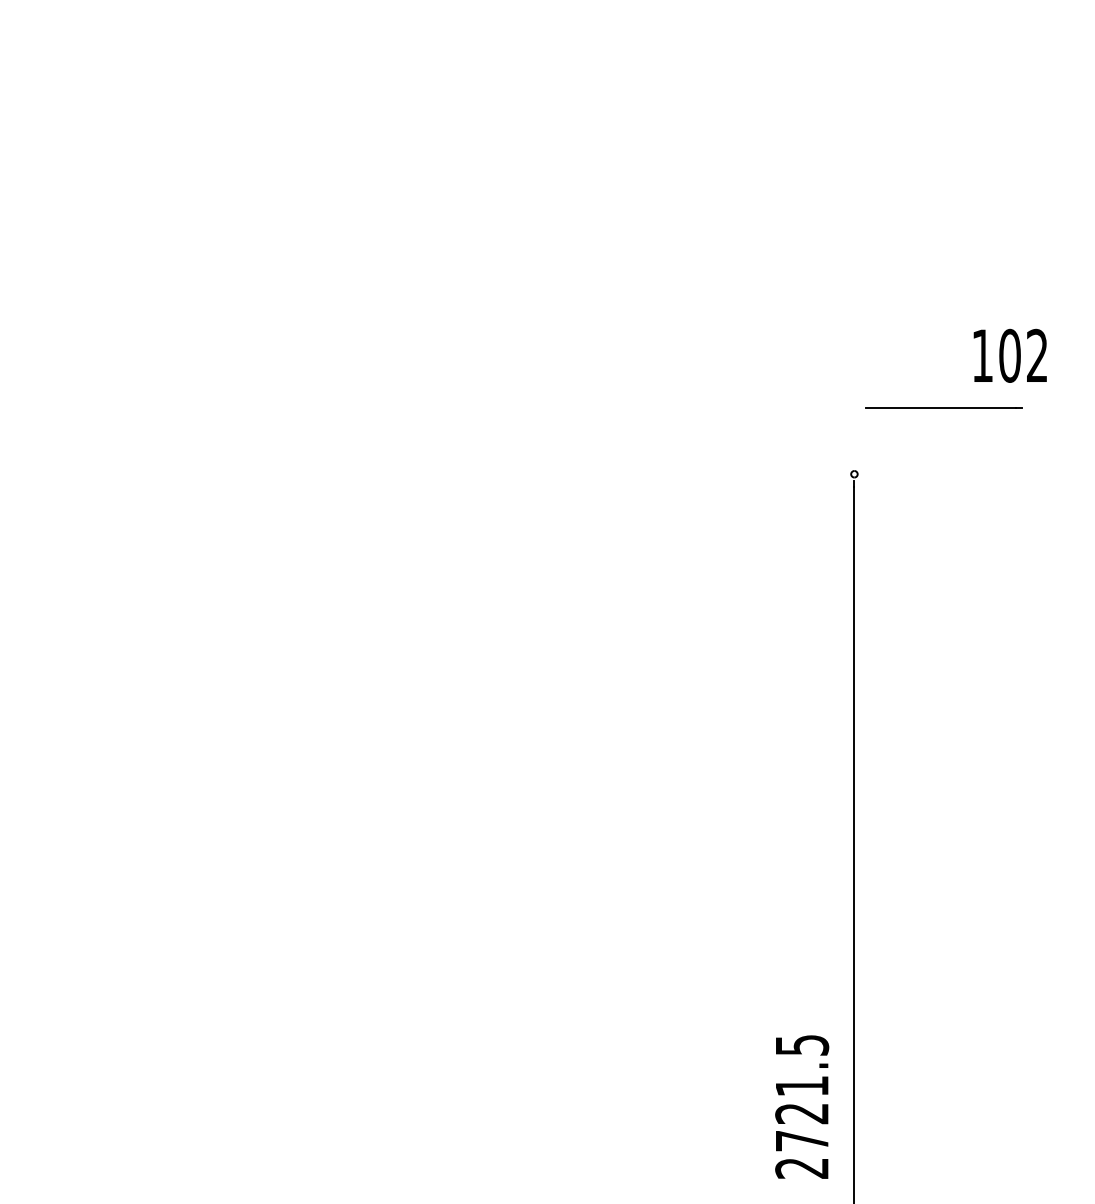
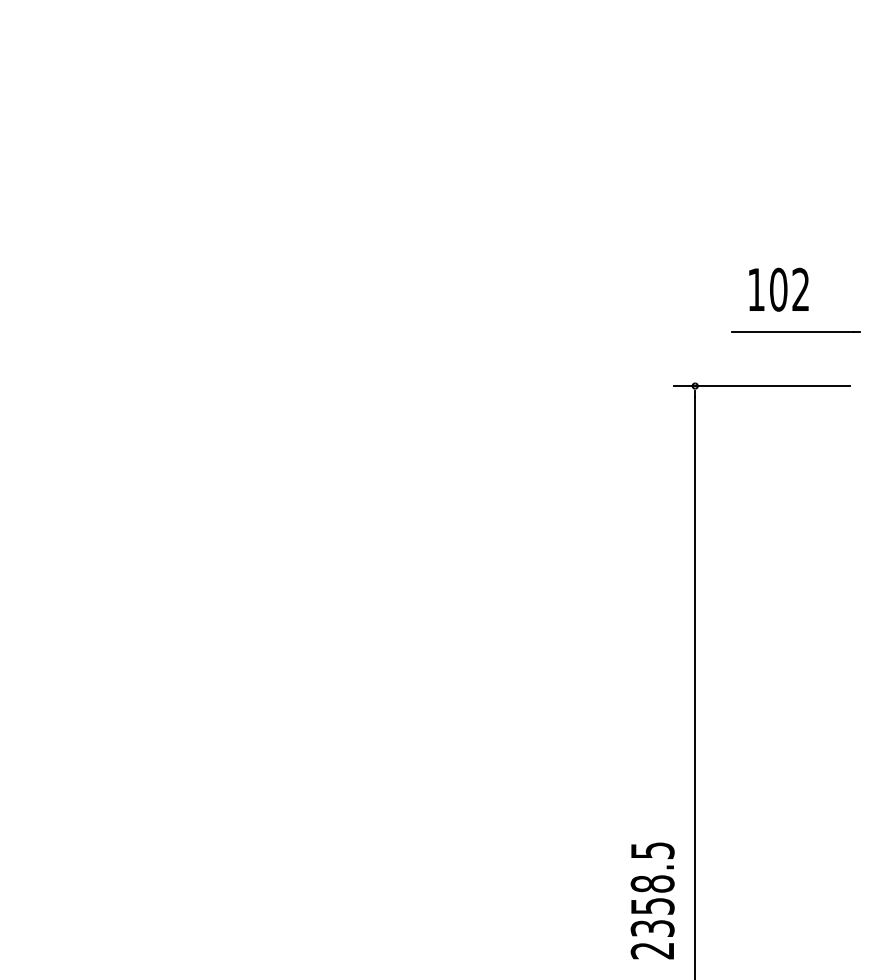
text: (1009, 355) -> (778, 289), moved
line: (943, 407) -> (795, 331), moved
line: (936, 474) -> (761, 386), added
text: (802, 1113) -> (652, 906), 2721.5 -> 2358.5

